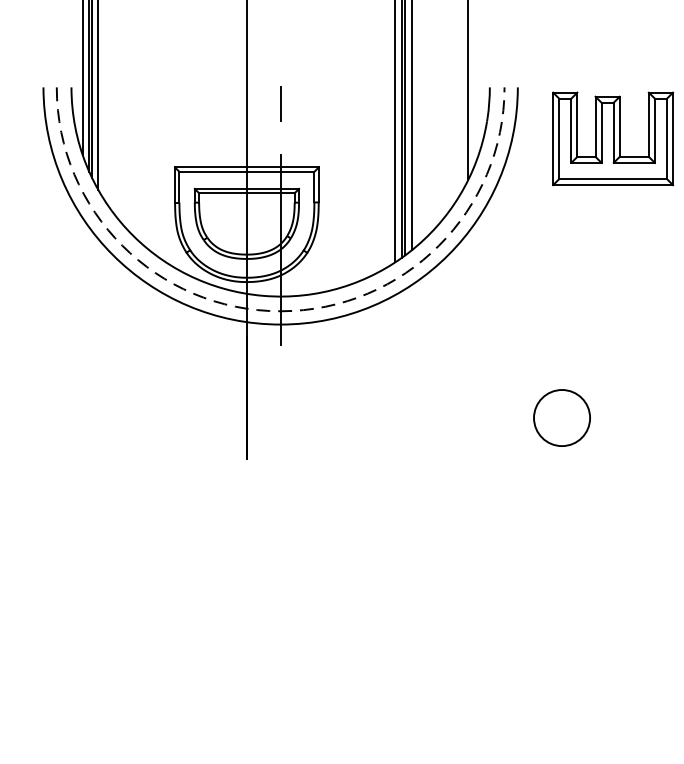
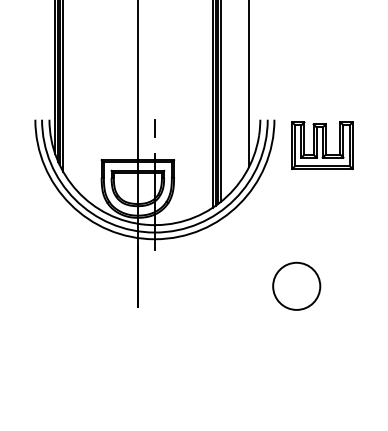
arc: (279, 311) -> (154, 232), dashed -> solid
circle: (561, 416) -> (296, 285), size x1.67

